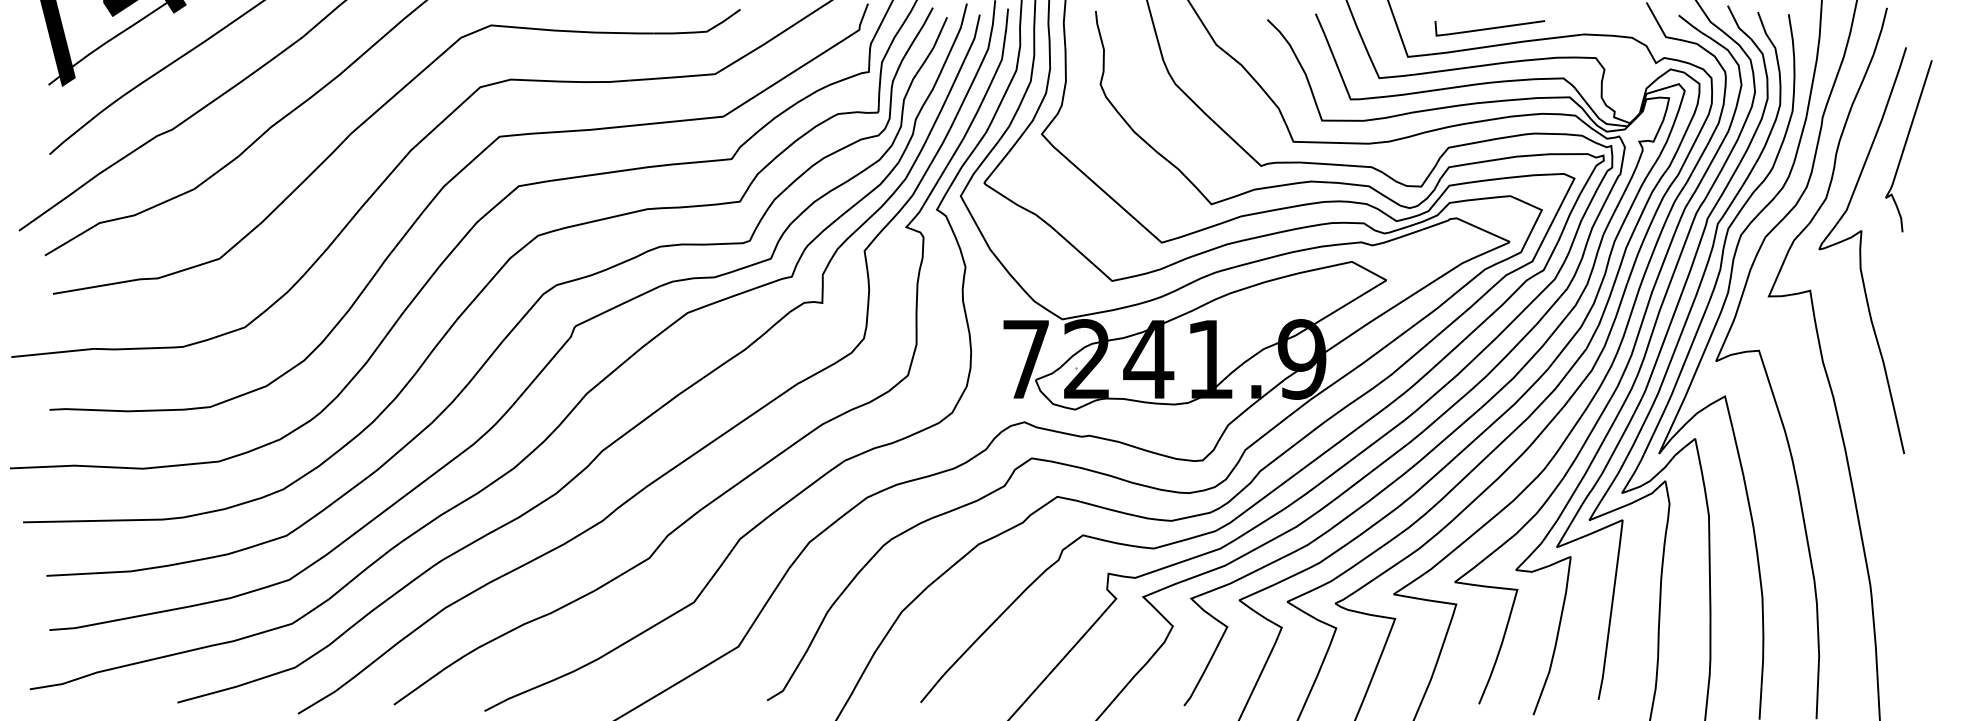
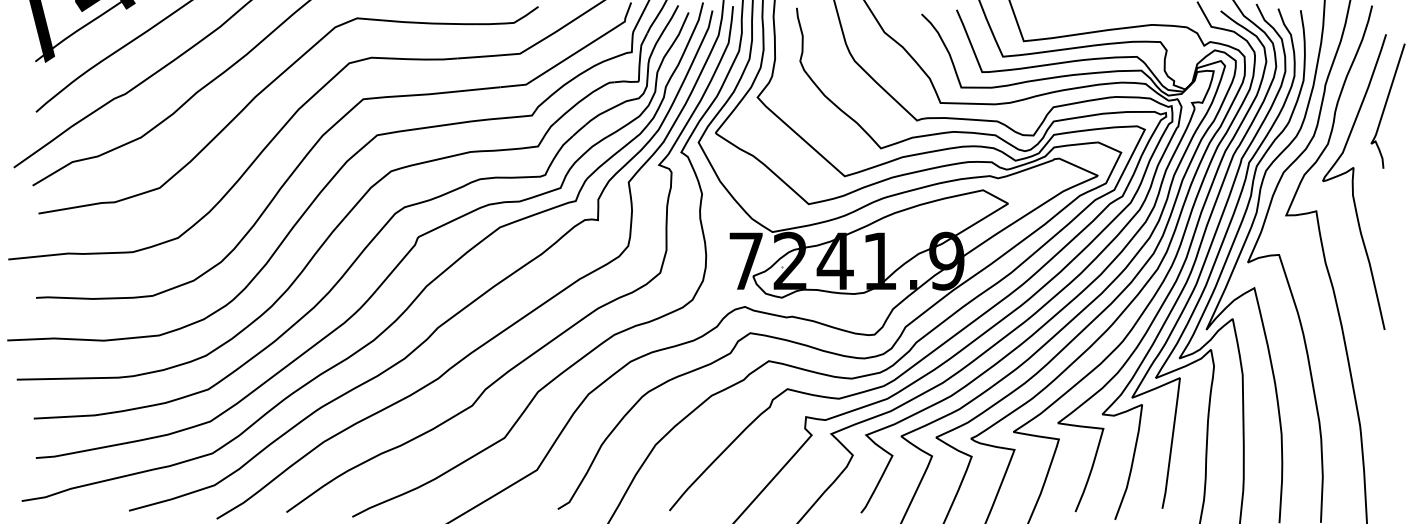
line: (1490, 28) -> (1083, 20), removed

